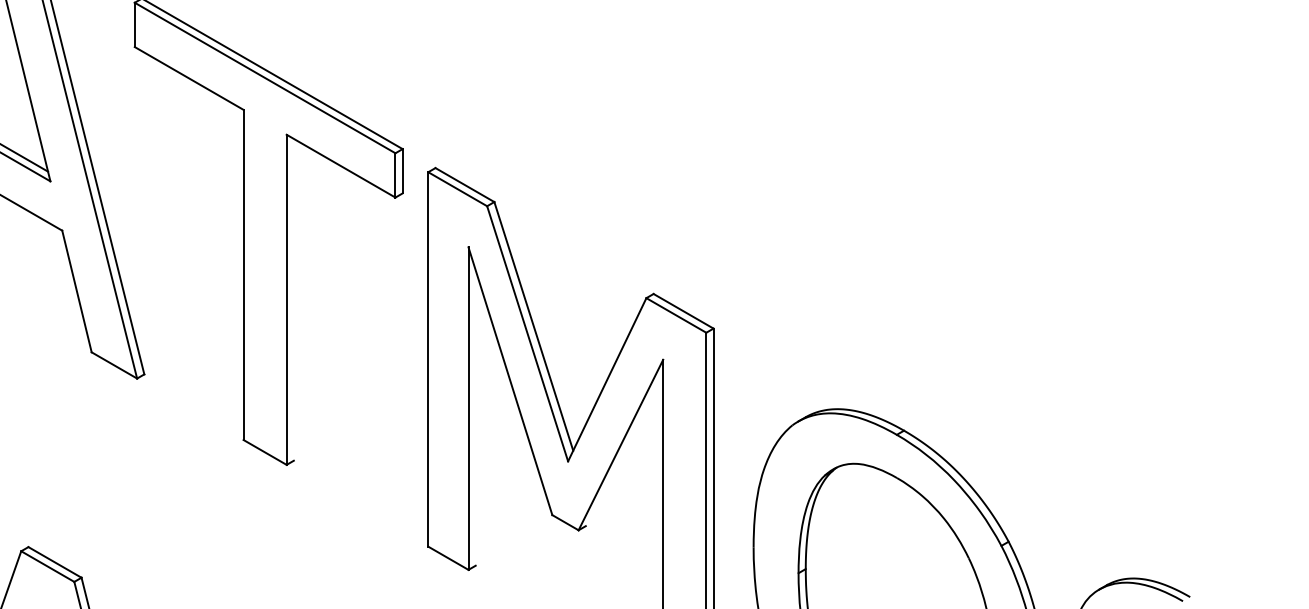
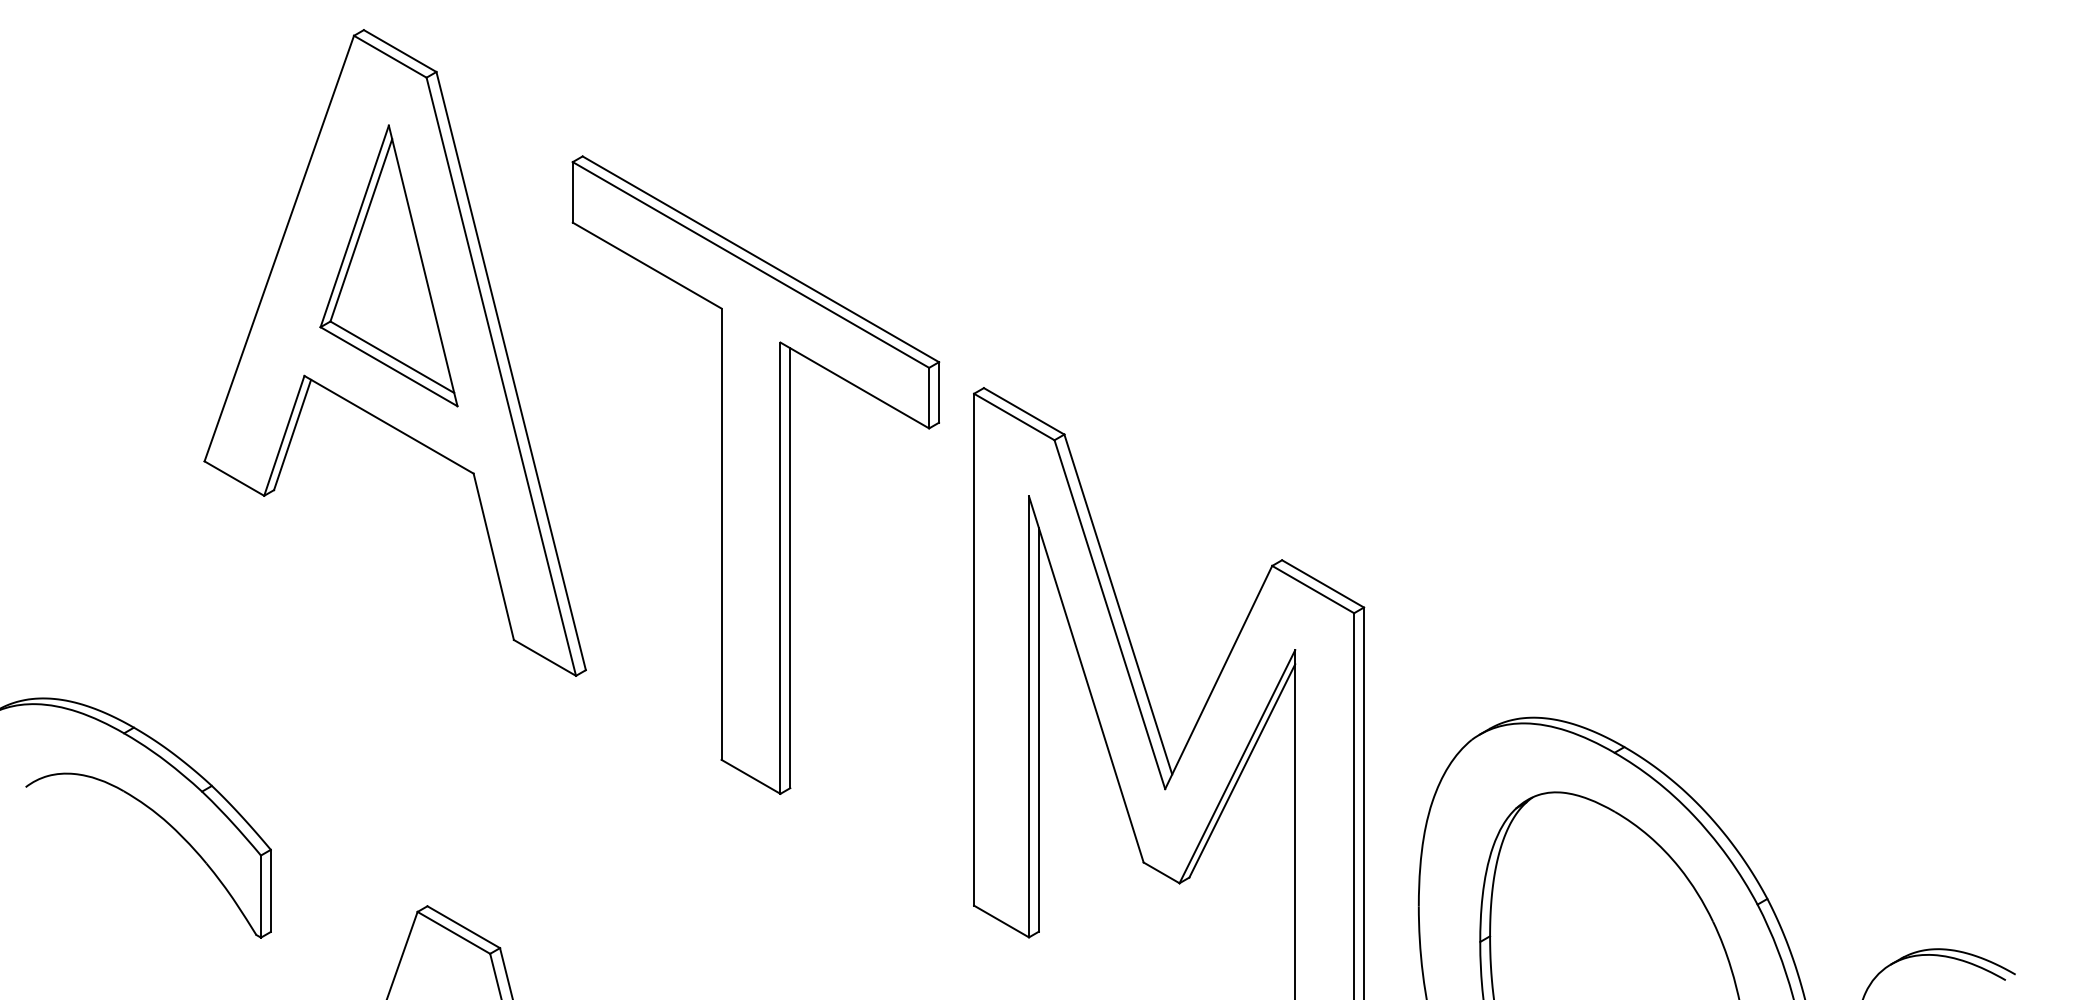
line: (294, 300) -> (790, 568), added
line: (475, 417) -> (1038, 729), added
line: (624, 447) -> (1242, 770), added

